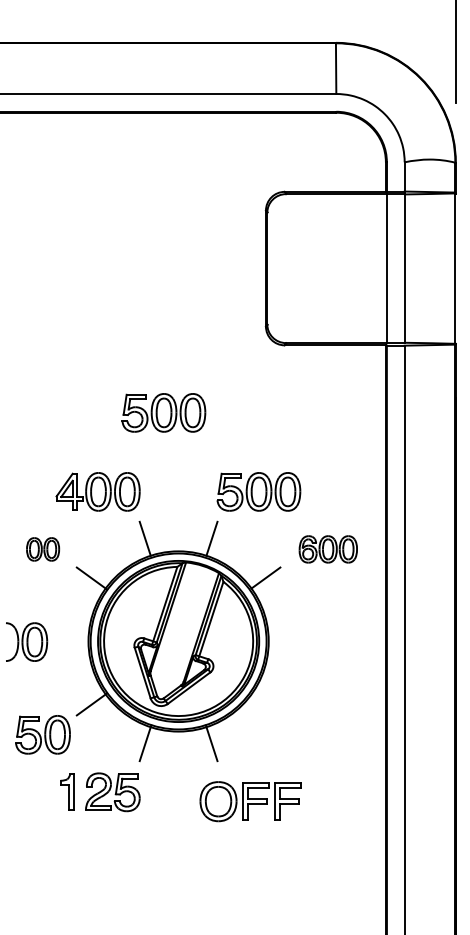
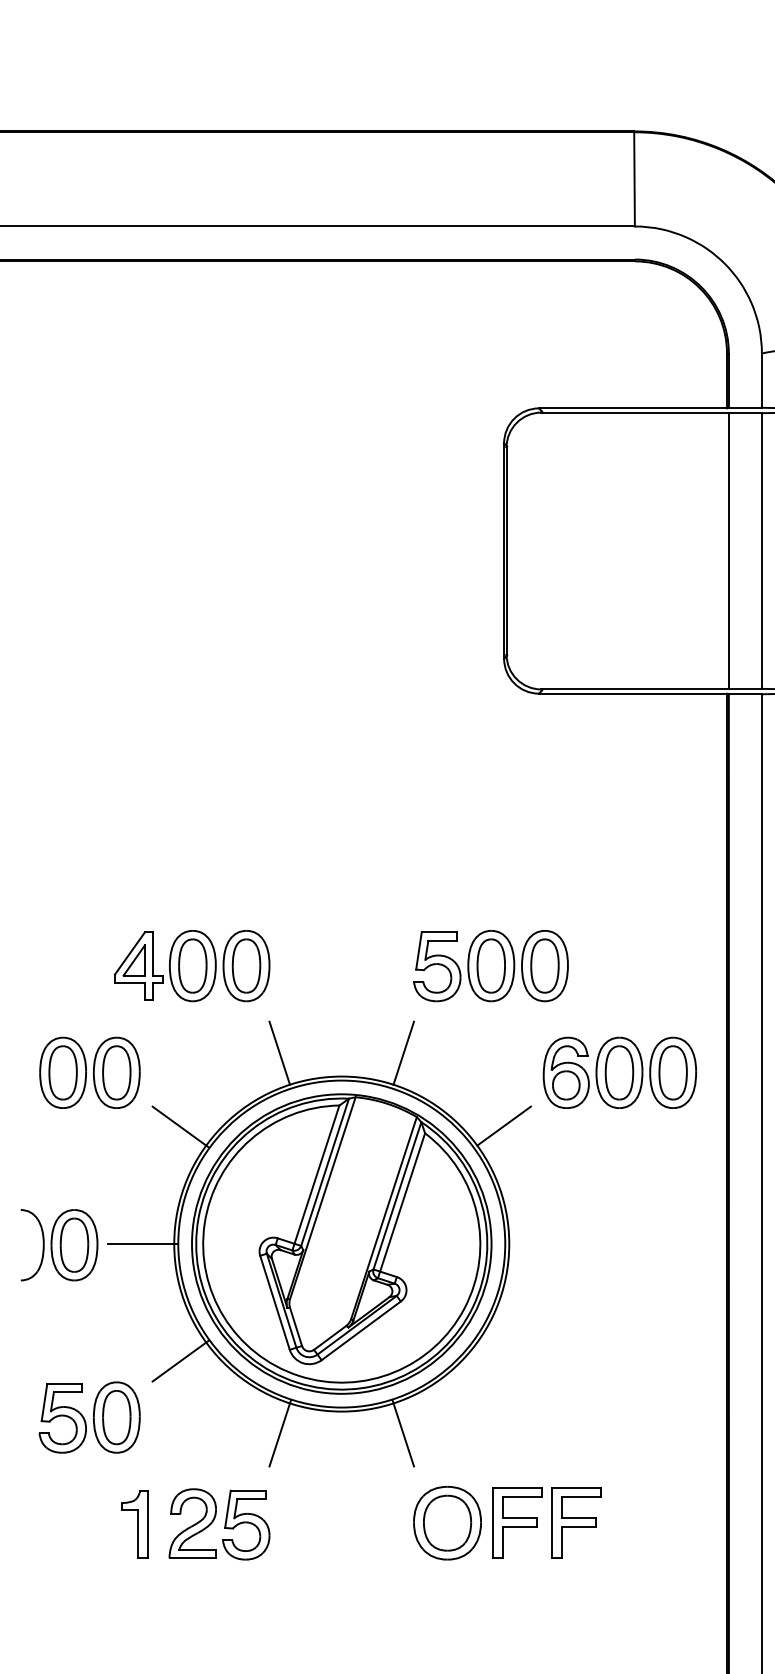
part: (163, 412) -> (313, 818), removed
part: (42, 549) -> (88, 1073), size x1.67
part: (328, 549) -> (620, 1073), size x1.43
line: (71, 641) -> (142, 1244), added
part: (250, 801) -> (506, 1522), moved

